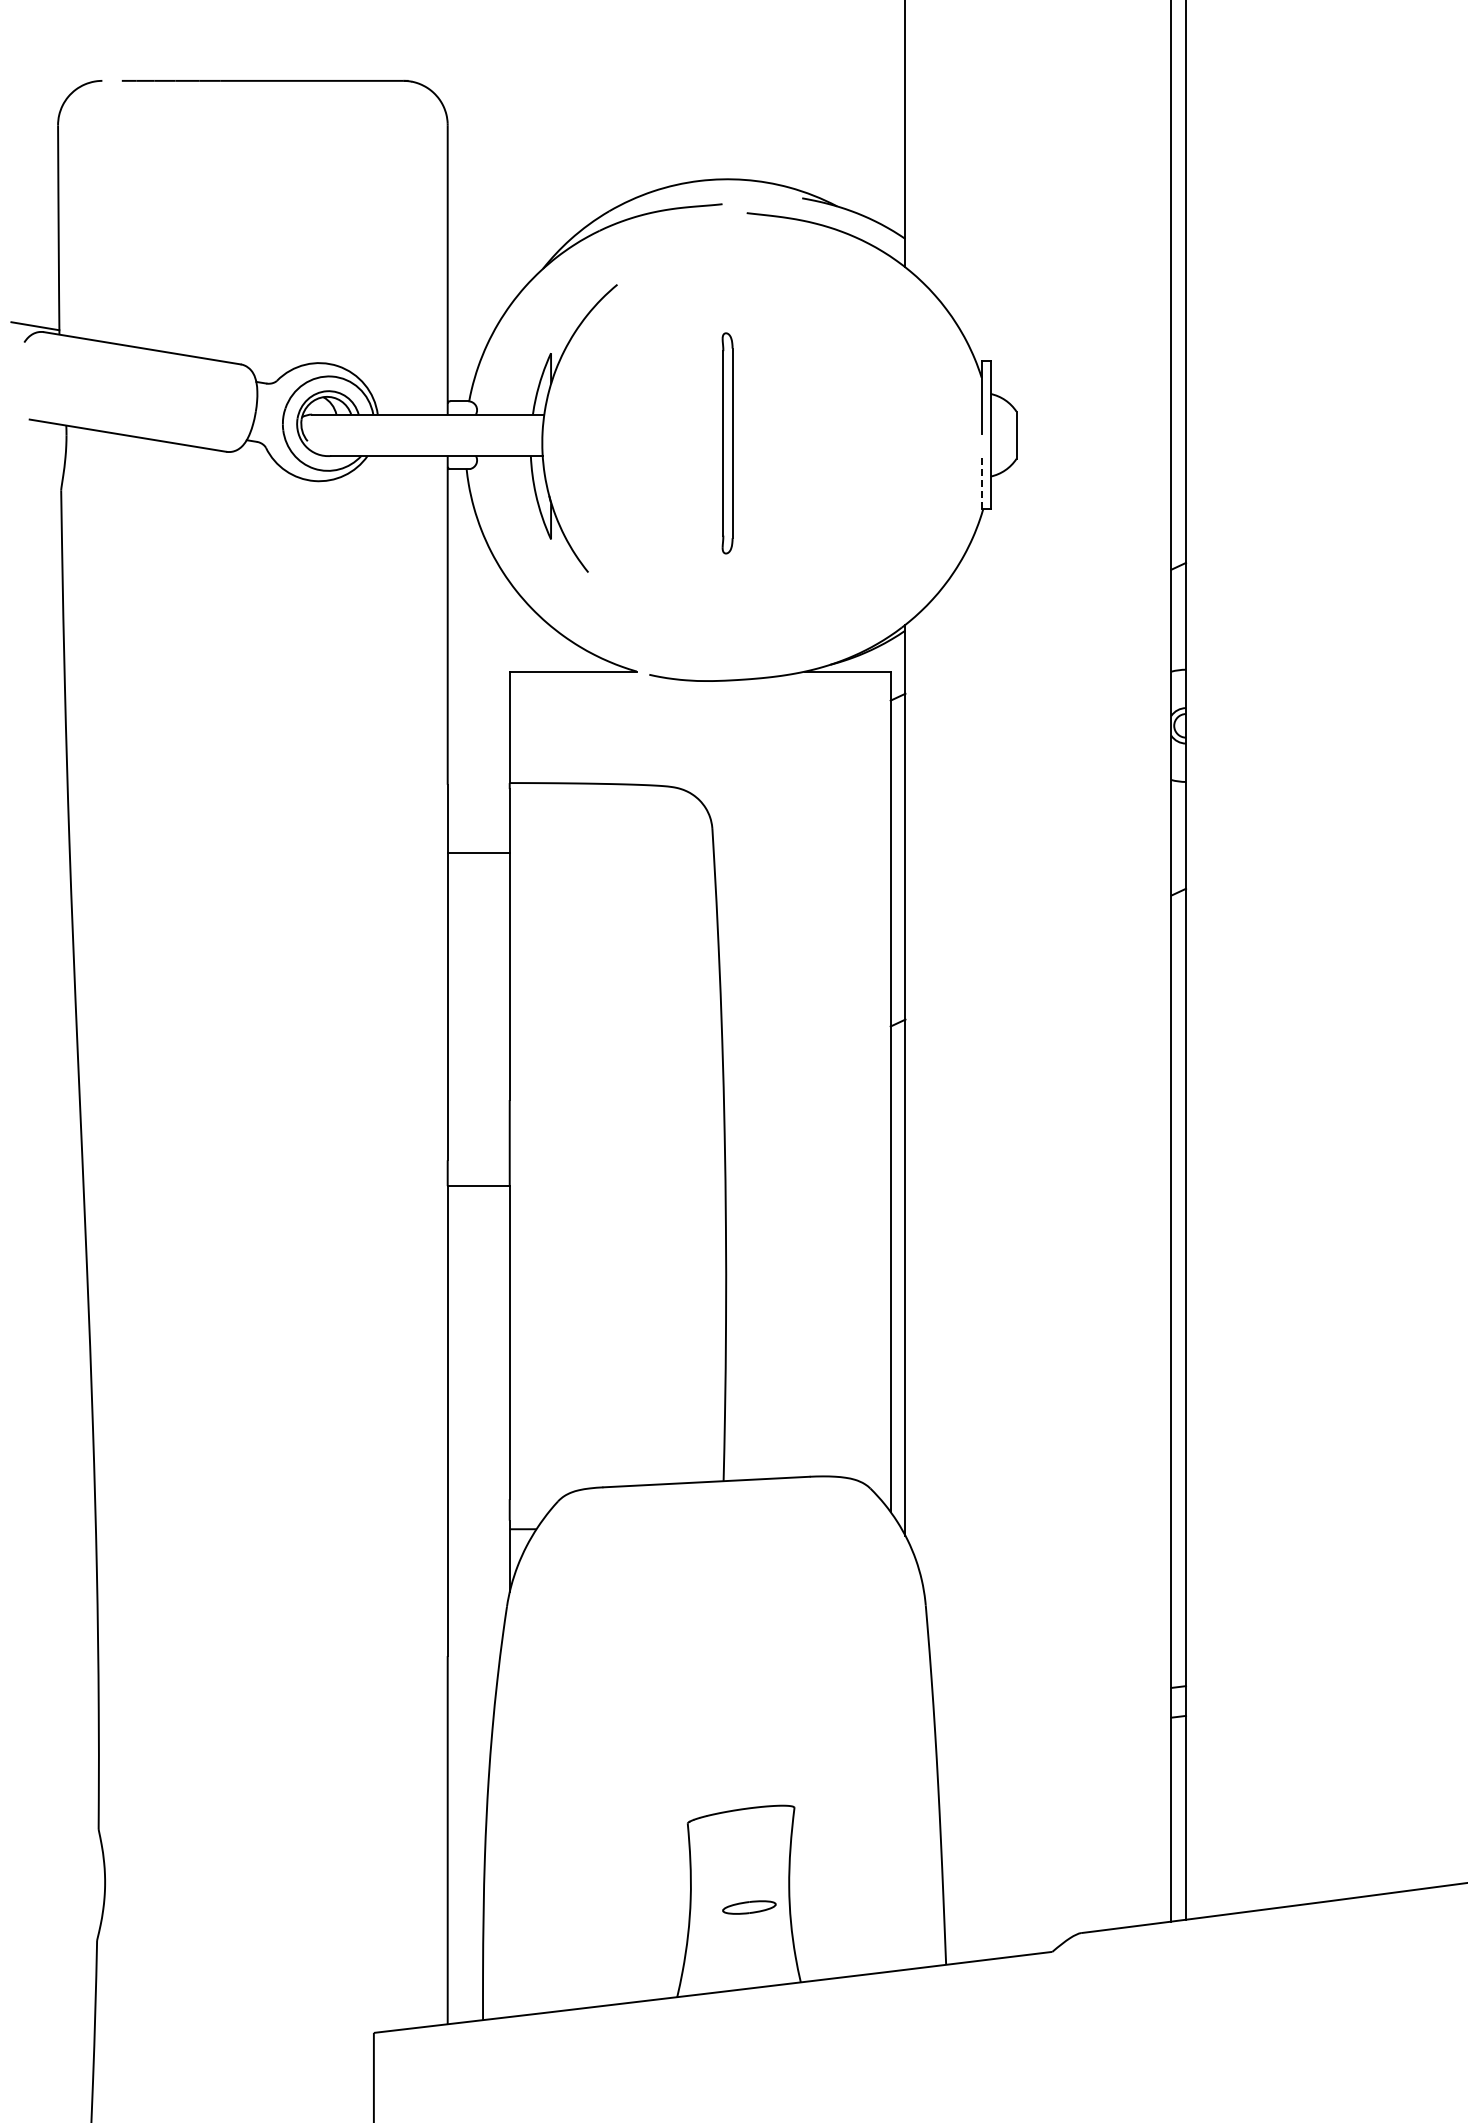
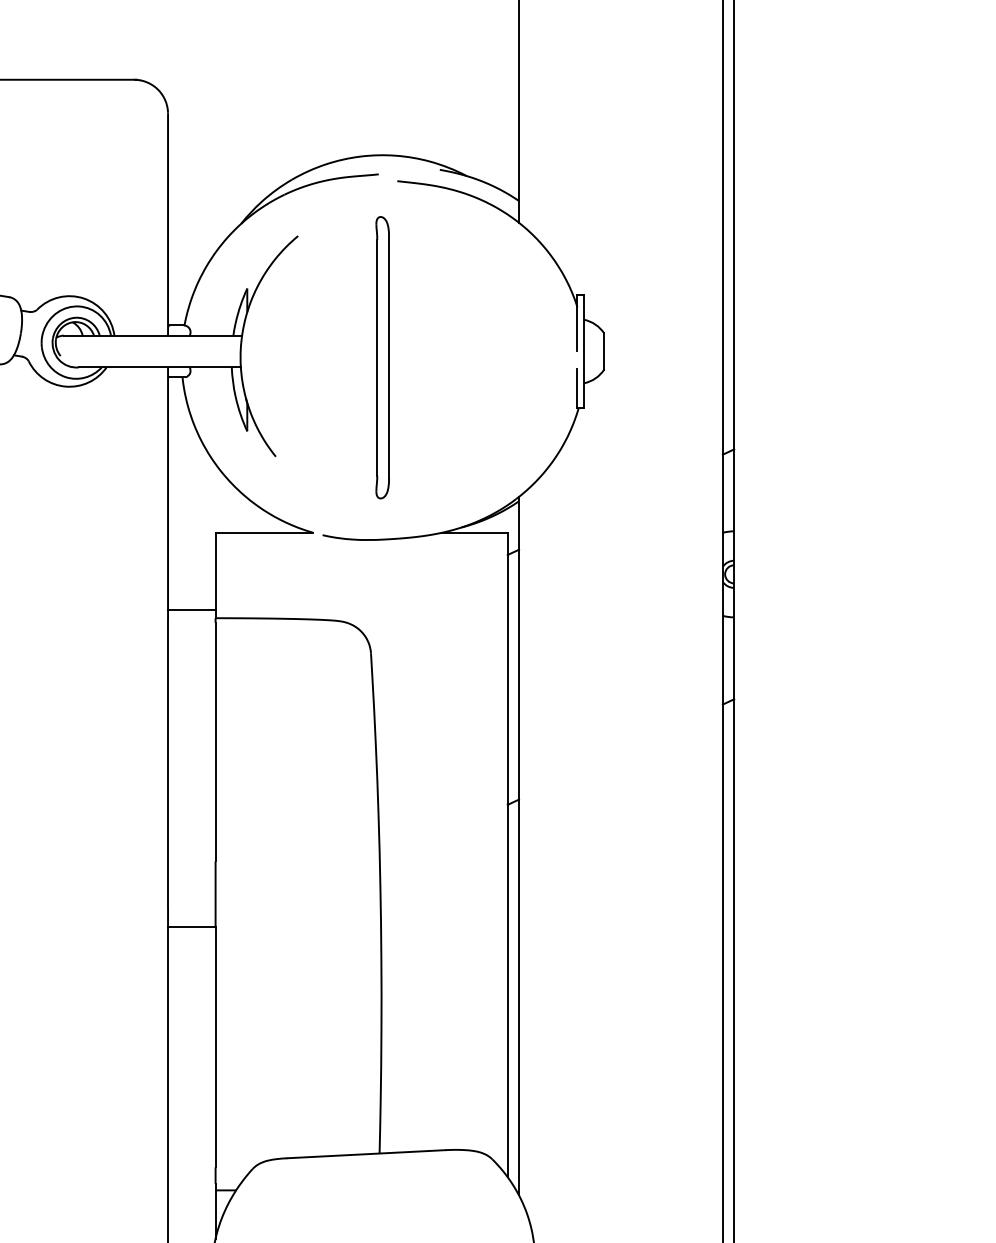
part: (727, 443) -> (382, 357), size x1.67
line: (981, 483) -> (577, 388), dashed -> solid
line: (478, 852) -> (191, 609), moved

